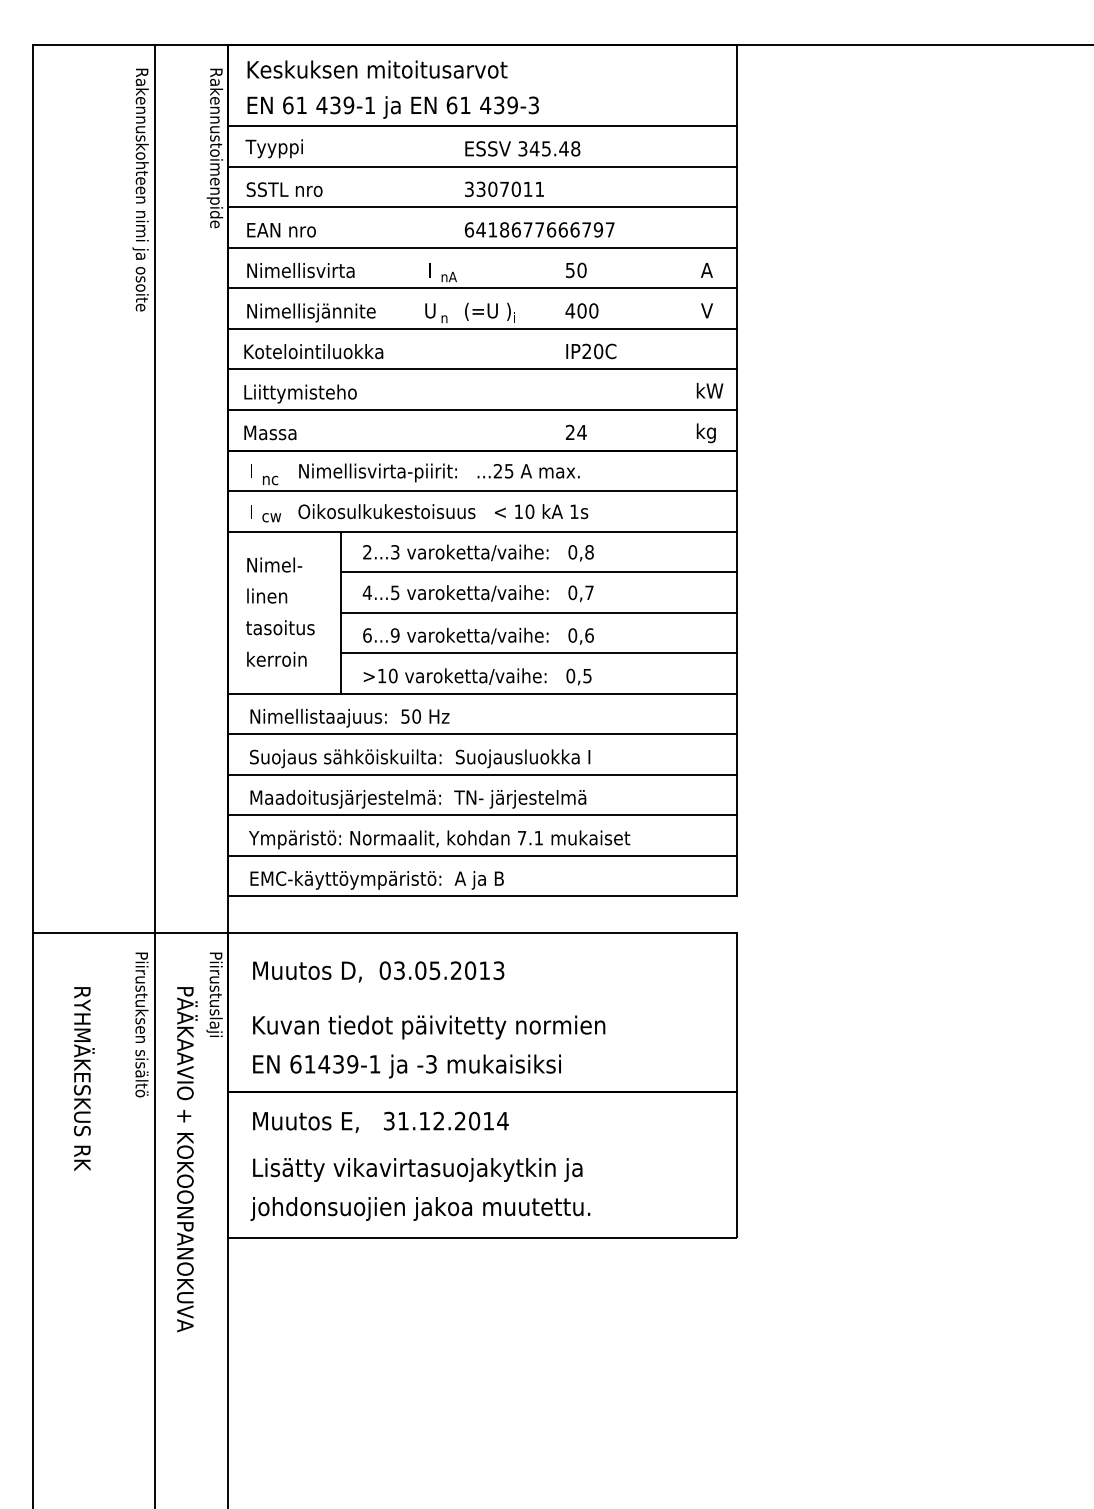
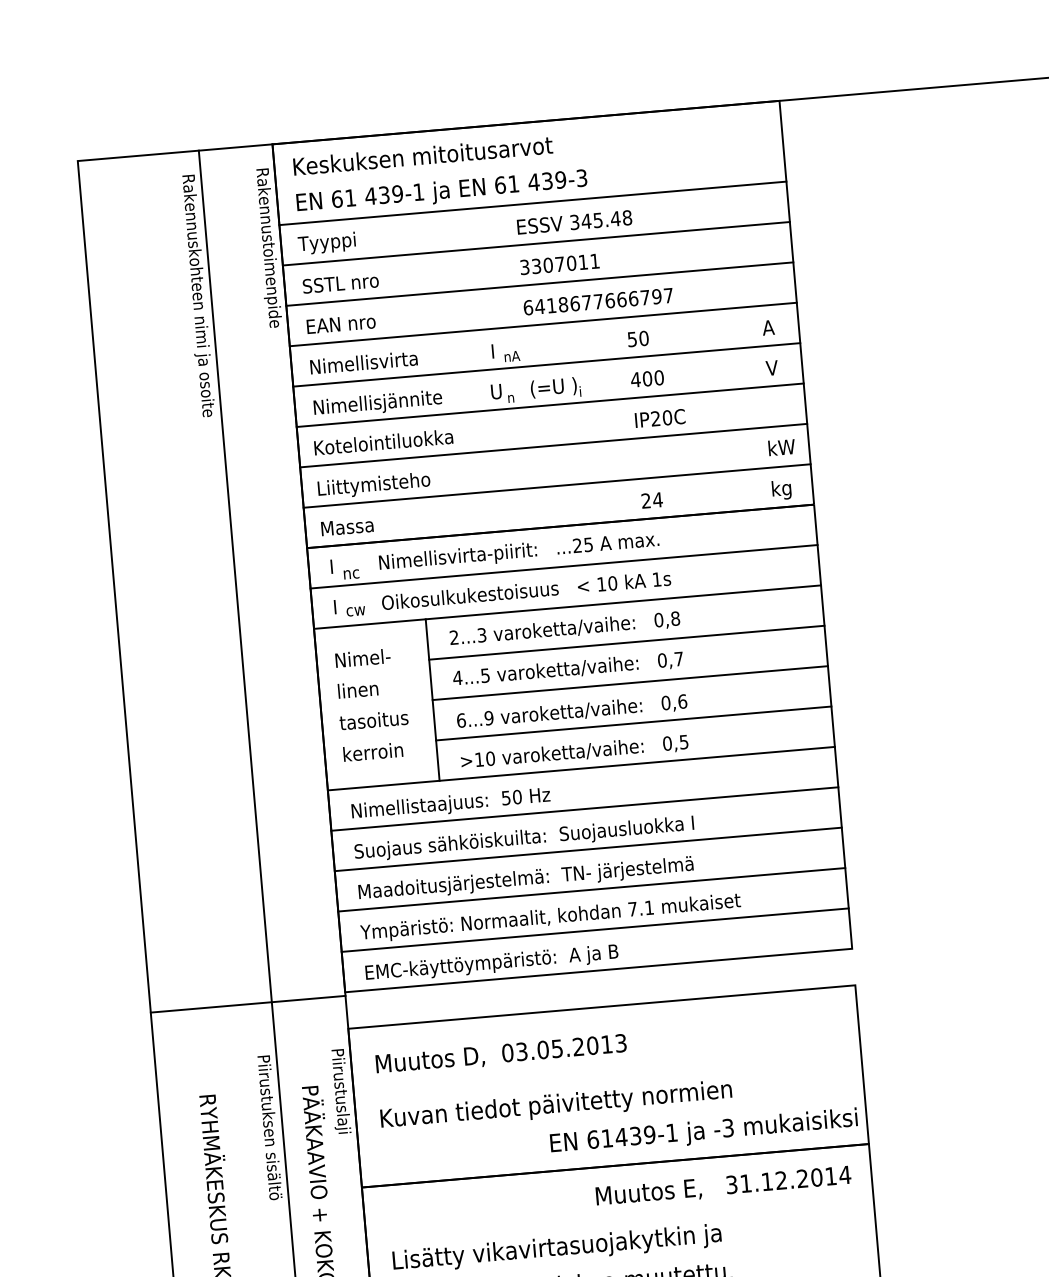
line: (130, 932) -> (247, 1003), moved
text: (406, 1066) -> (703, 1132), moved
text: (380, 1121) -> (723, 1185), moved

